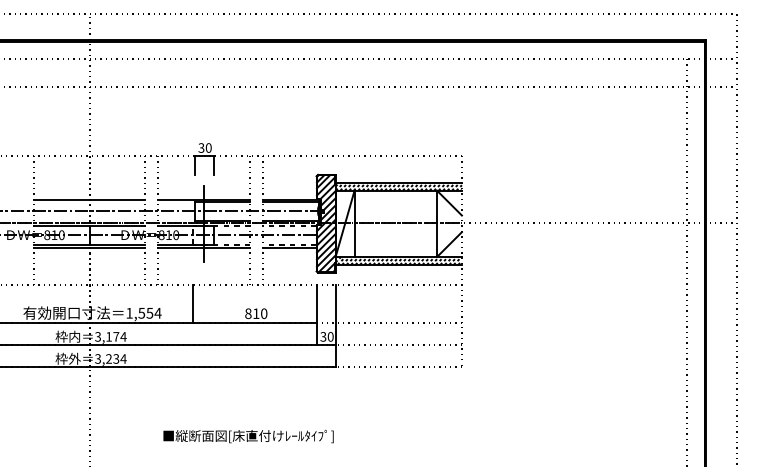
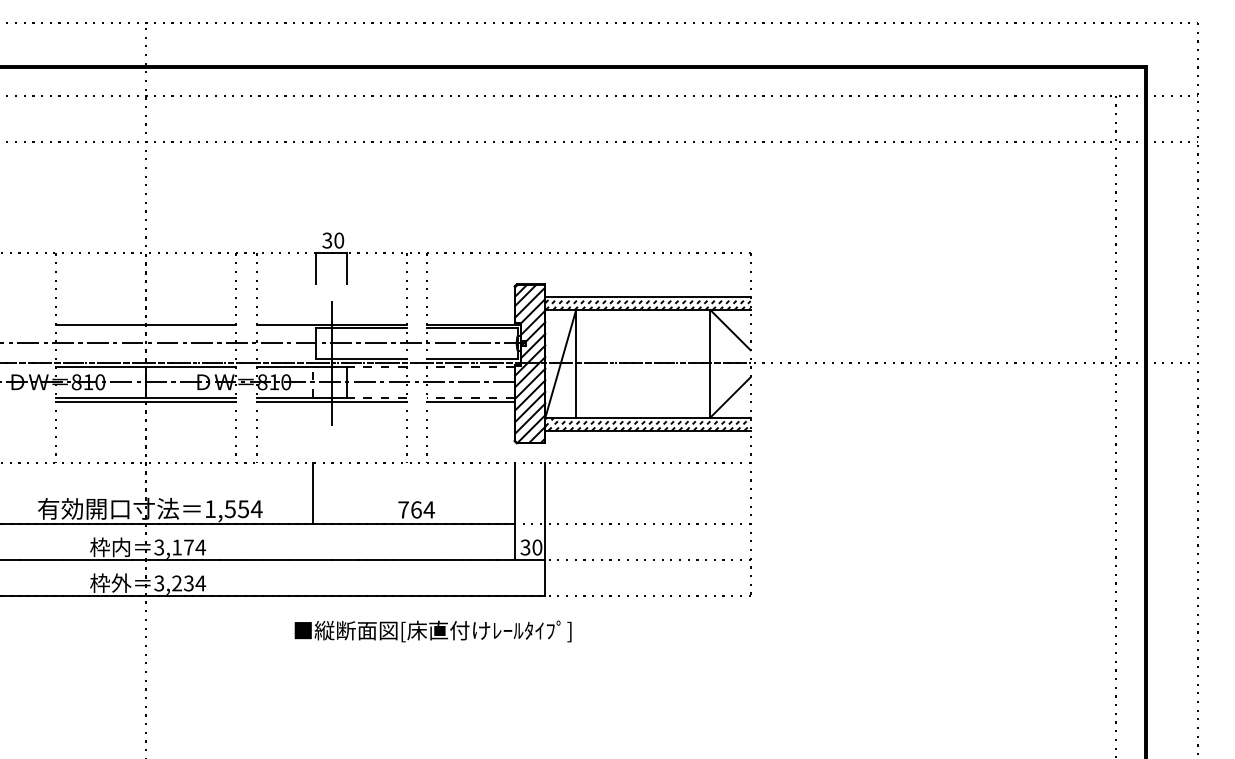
text: (256, 313) -> (416, 509), 810 -> 764
text: (248, 436) -> (433, 631), moved

